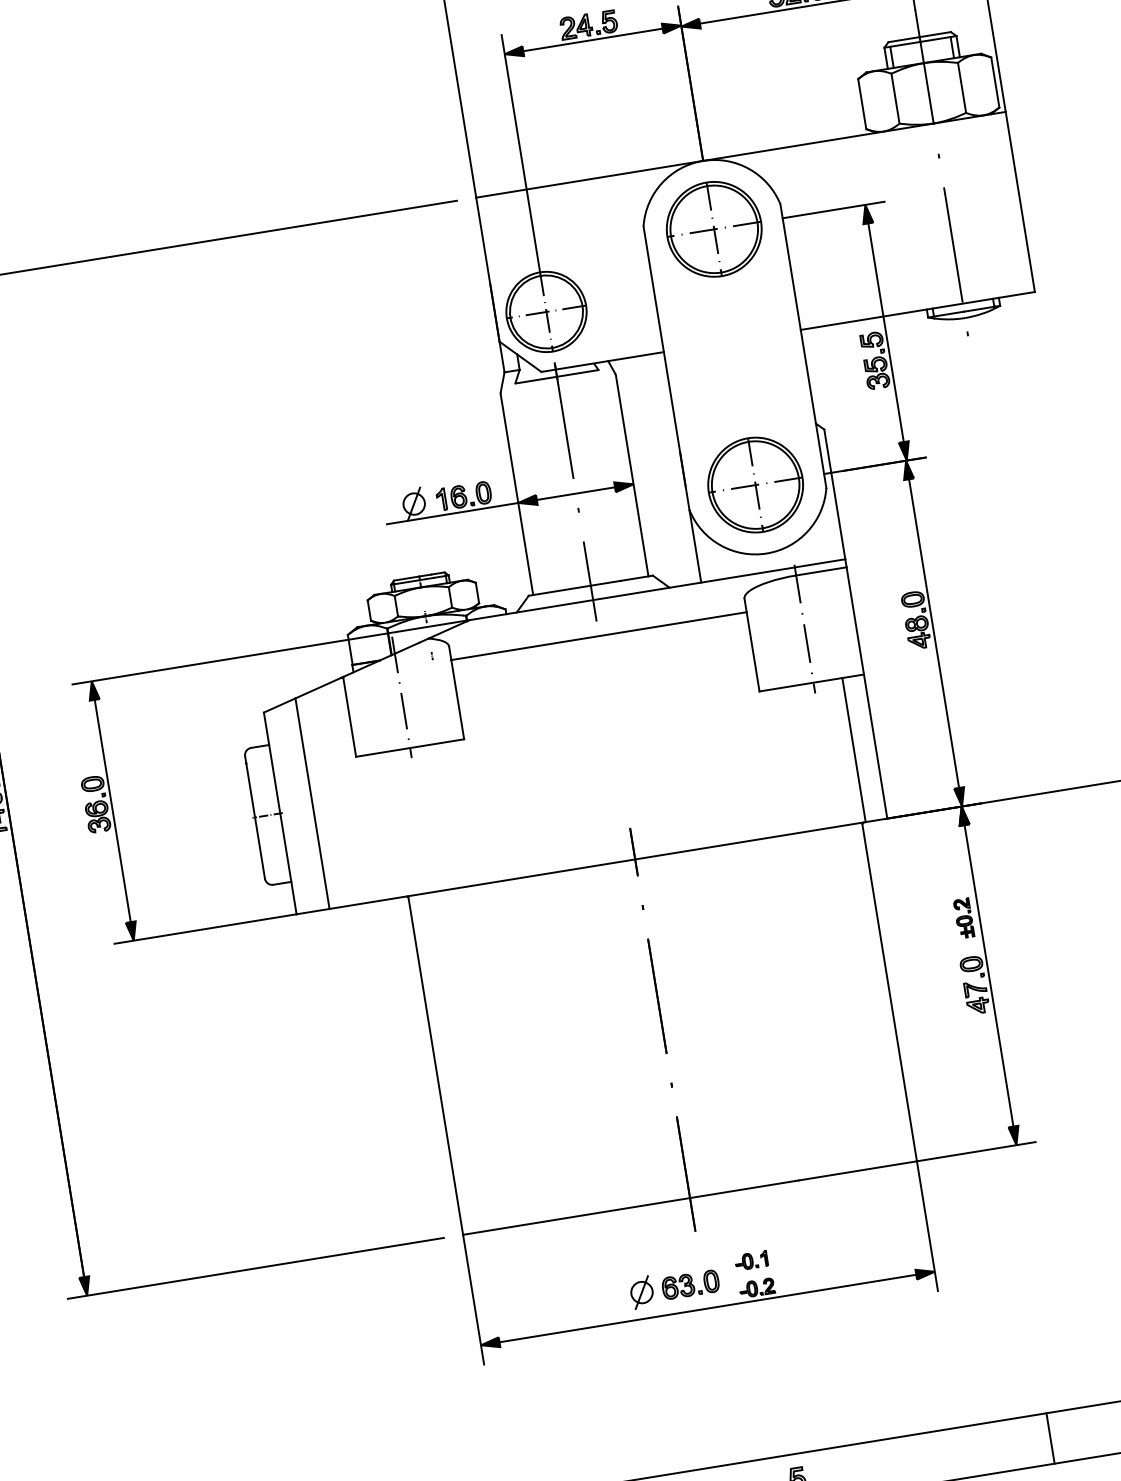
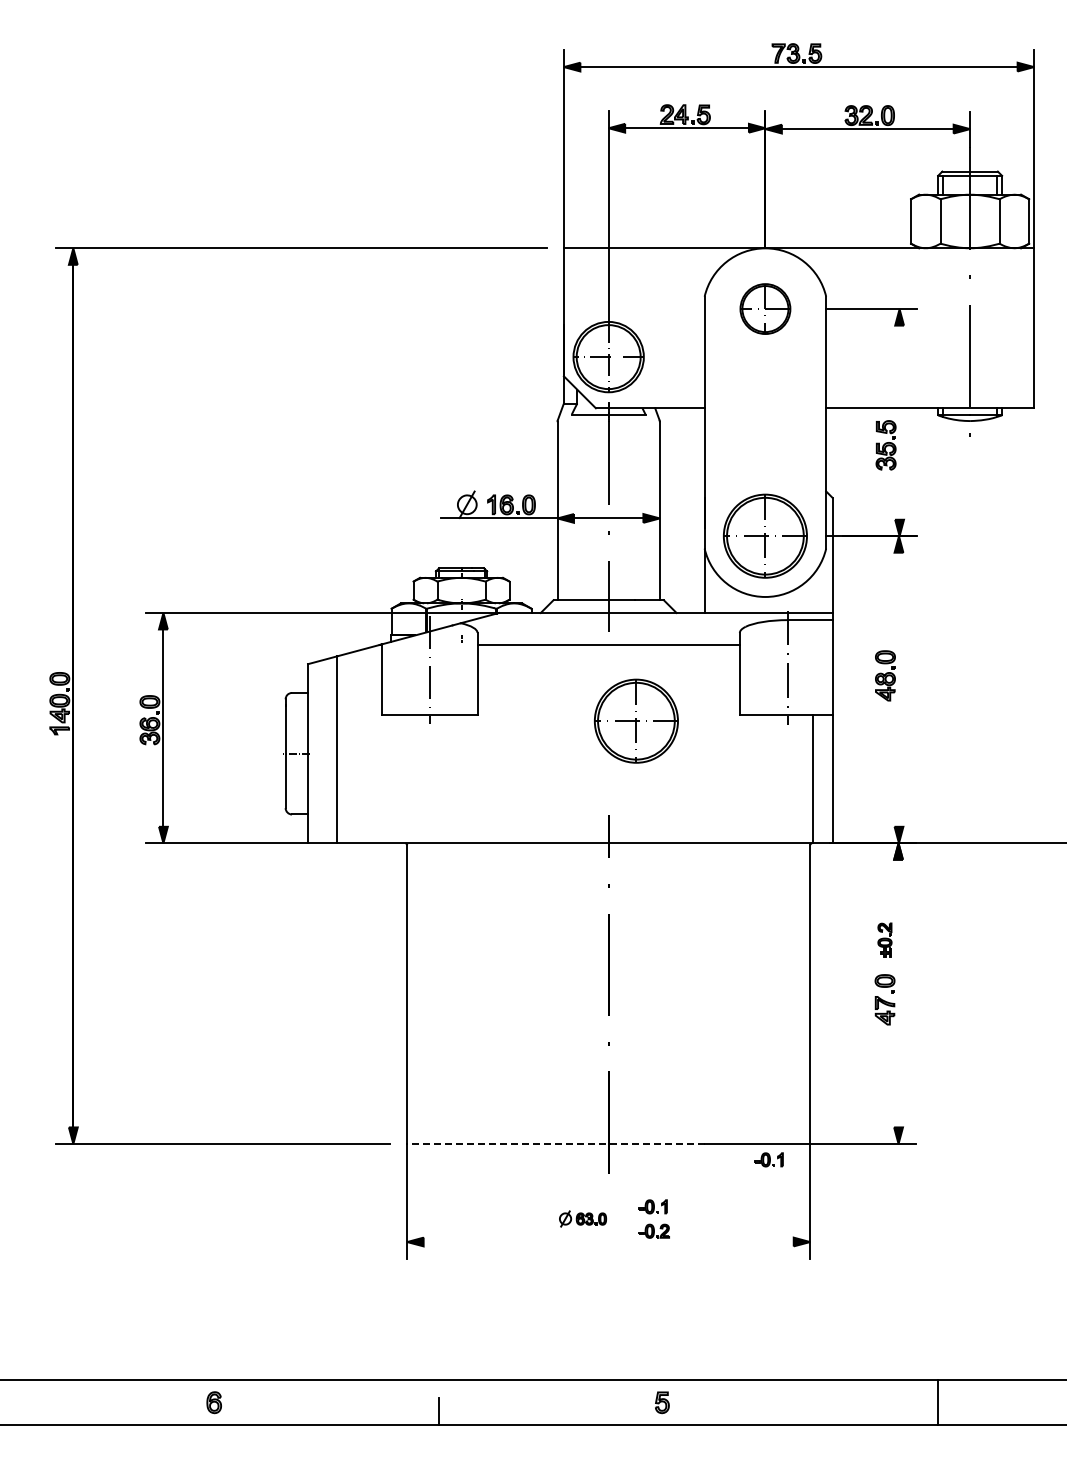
part: (714, 228) -> (765, 308), size x0.6
line: (885, 332) -> (899, 422), removed
line: (933, 633) -> (898, 689), removed
part: (644, 716) -> (636, 720), added
line: (988, 975) -> (898, 993), removed
part: (872, 1186) -> (768, 1159), added
line: (630, 1207) -> (555, 1143), solid -> dashed
part: (674, 1286) -> (582, 1218), size x0.6
line: (707, 1309) -> (608, 1242), removed
line: (1050, 1438) -> (937, 1402), moved

